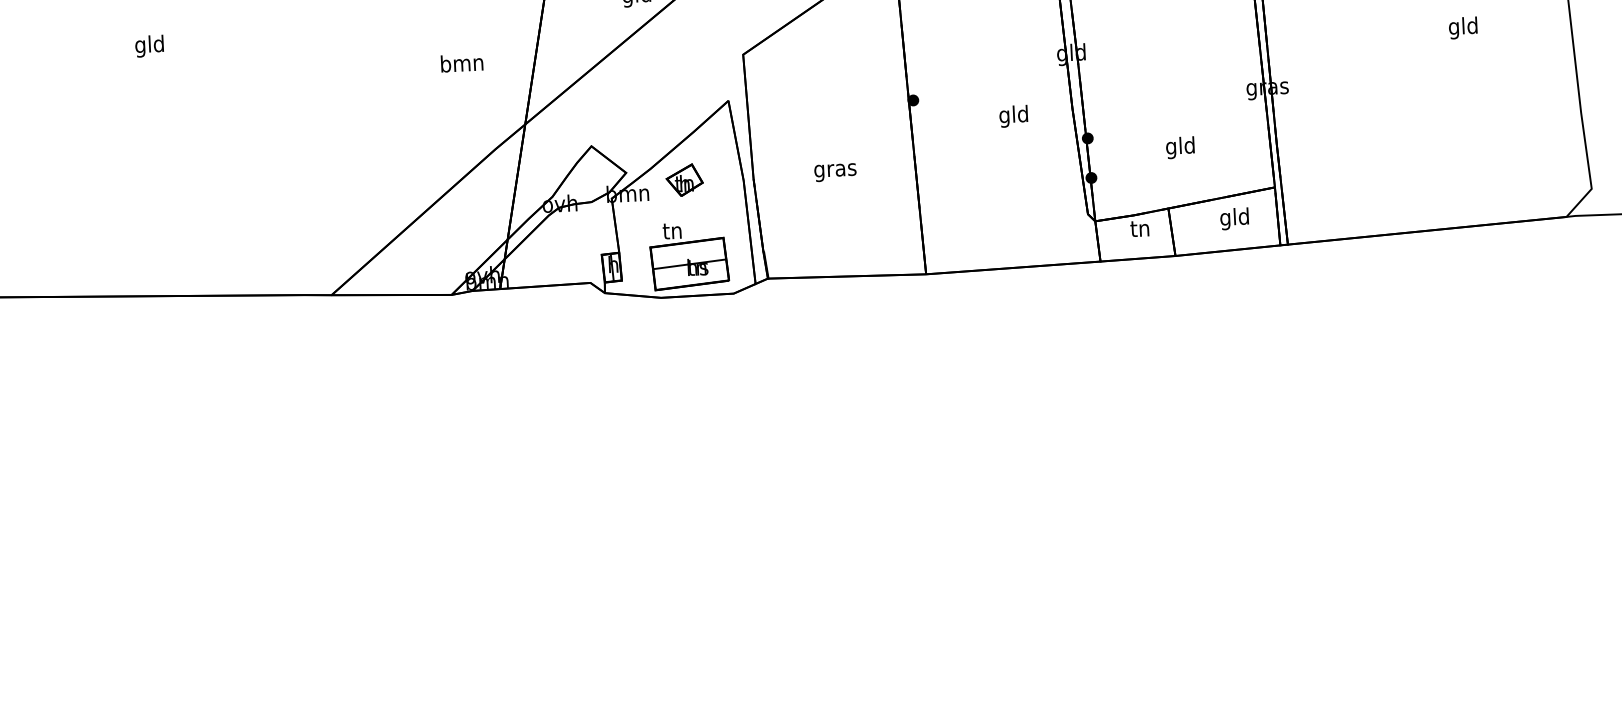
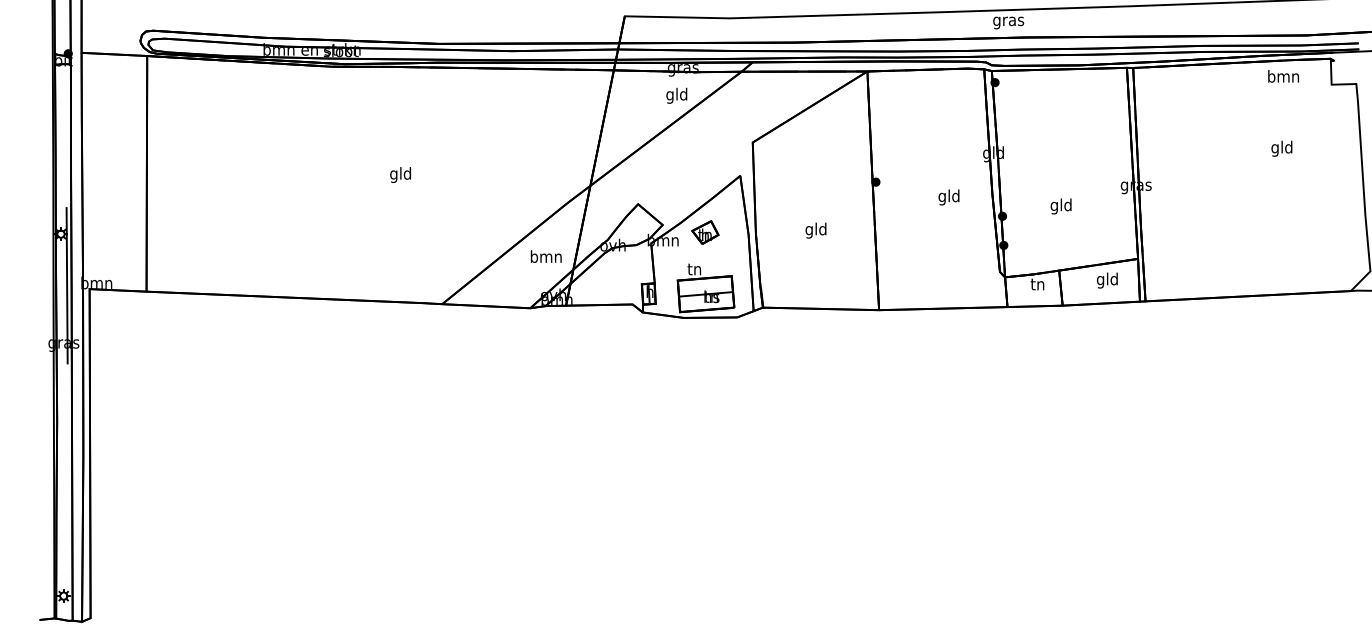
text: (149, 45) -> (400, 174), moved
text: (461, 63) -> (545, 256), moved
text: (1179, 147) -> (1060, 206), moved
text: (834, 170) -> (815, 230), gras -> gld

